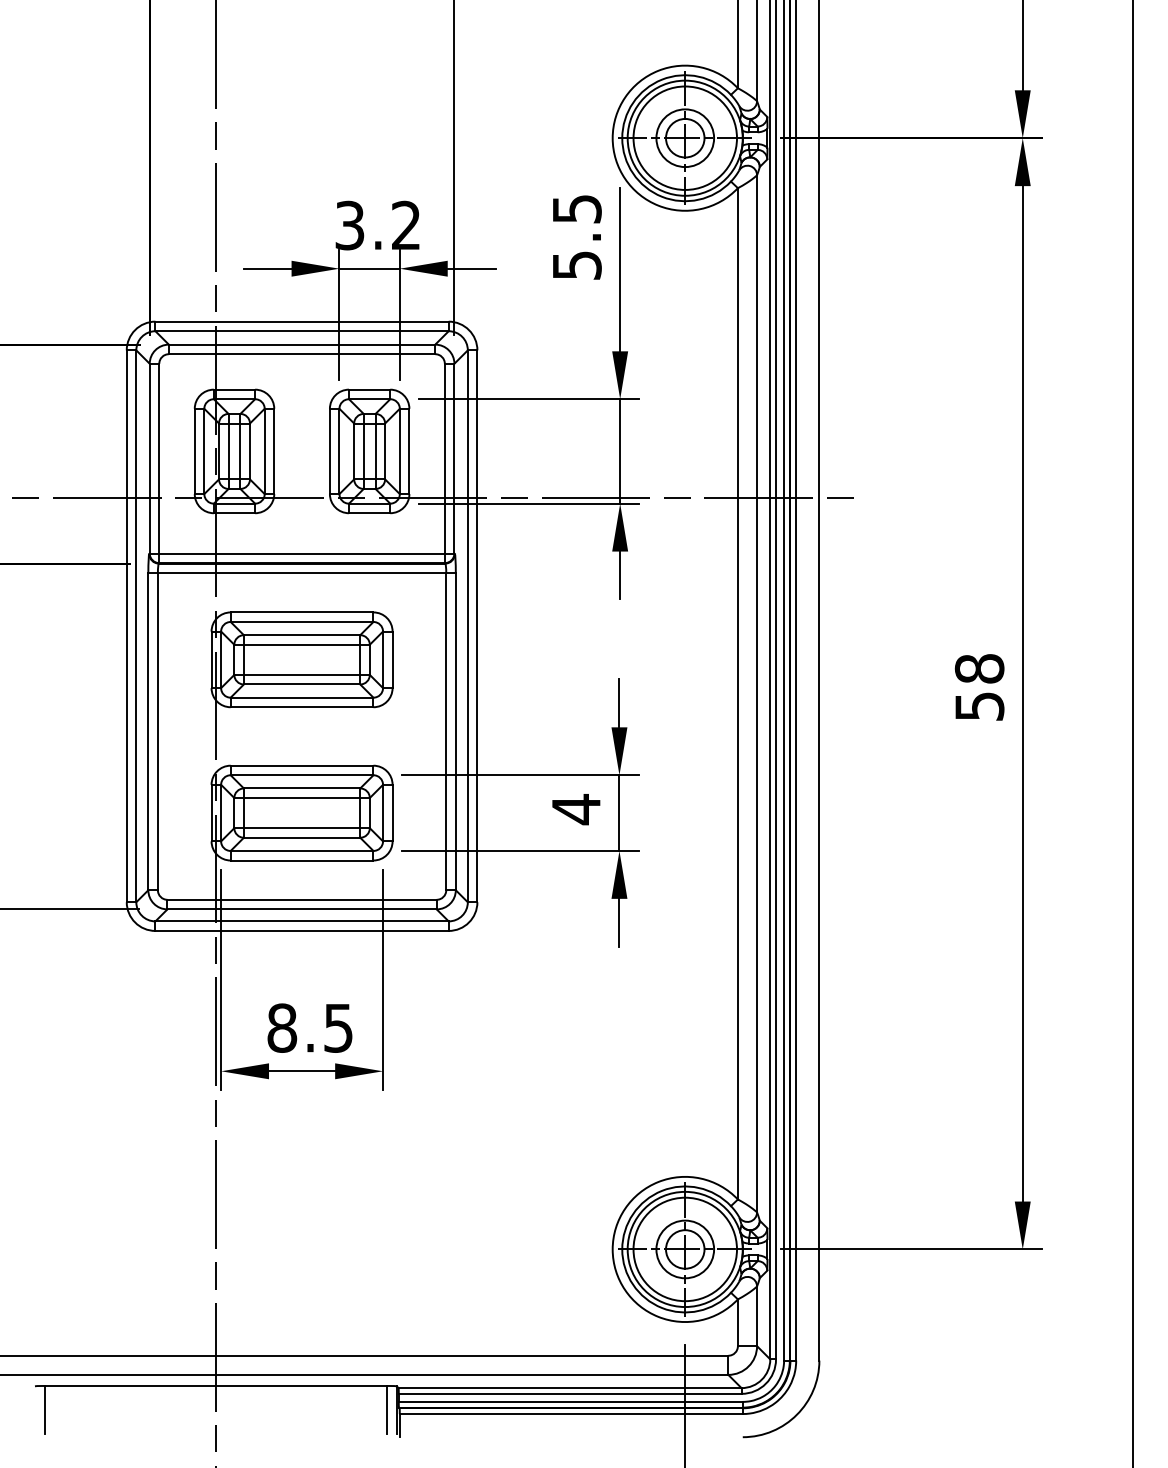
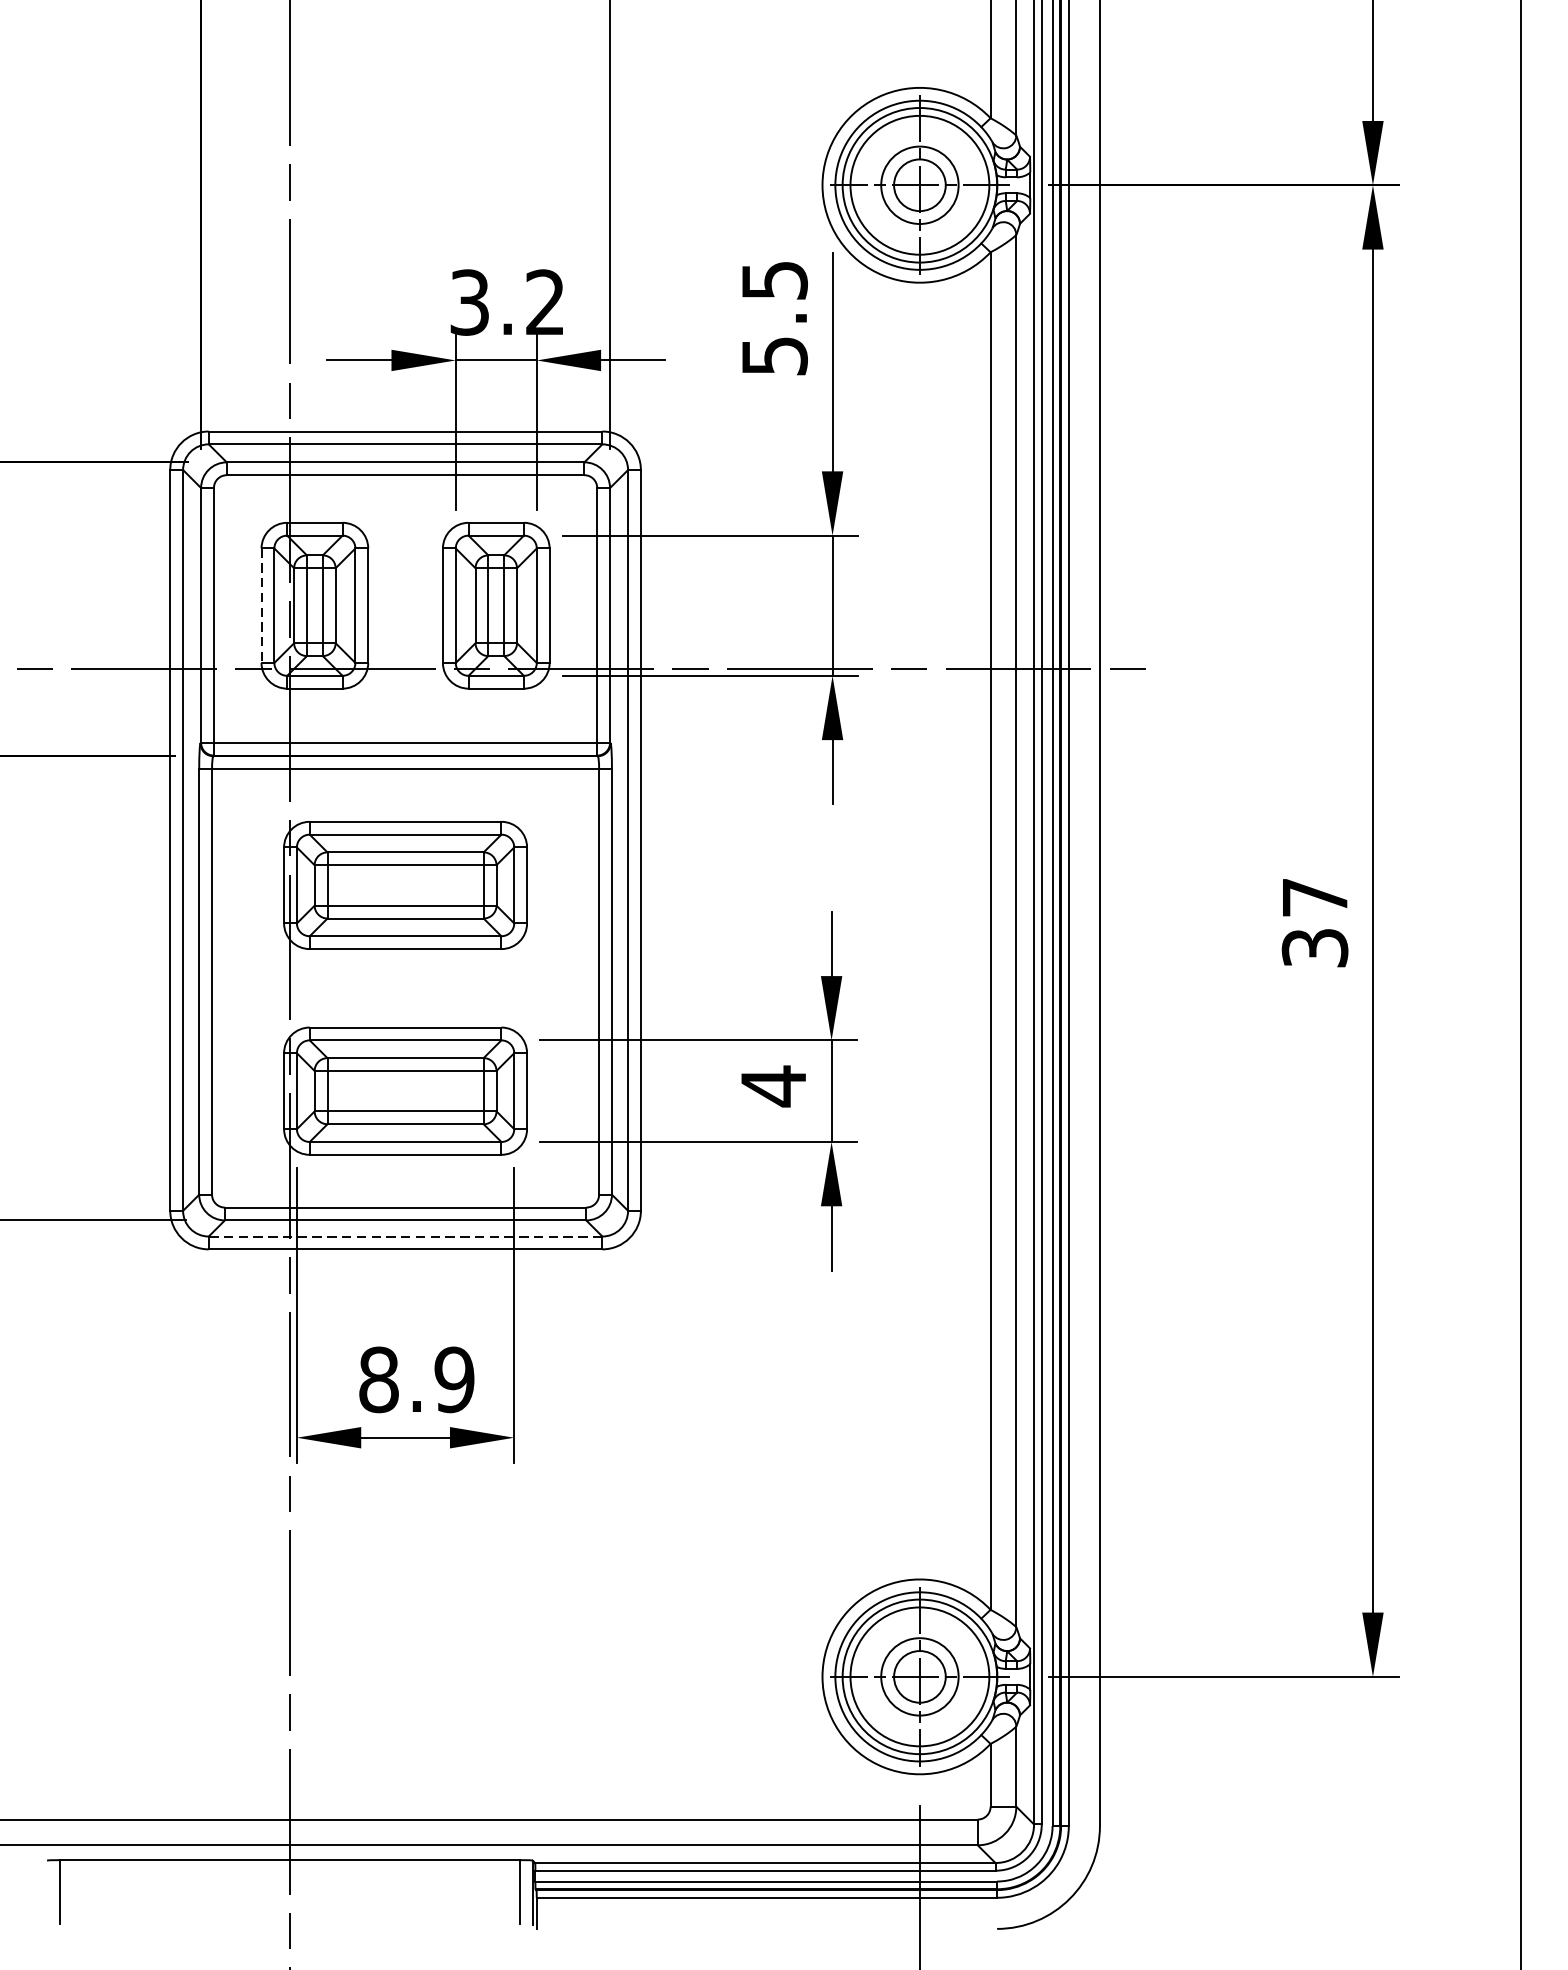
line: (194, 451) -> (261, 605), solid -> dashed
text: (979, 687) -> (1314, 922), 58 -> 37
line: (302, 921) -> (406, 1236), solid -> dashed
text: (338, 1027) -> (454, 1378), 8.5 -> 8.9

